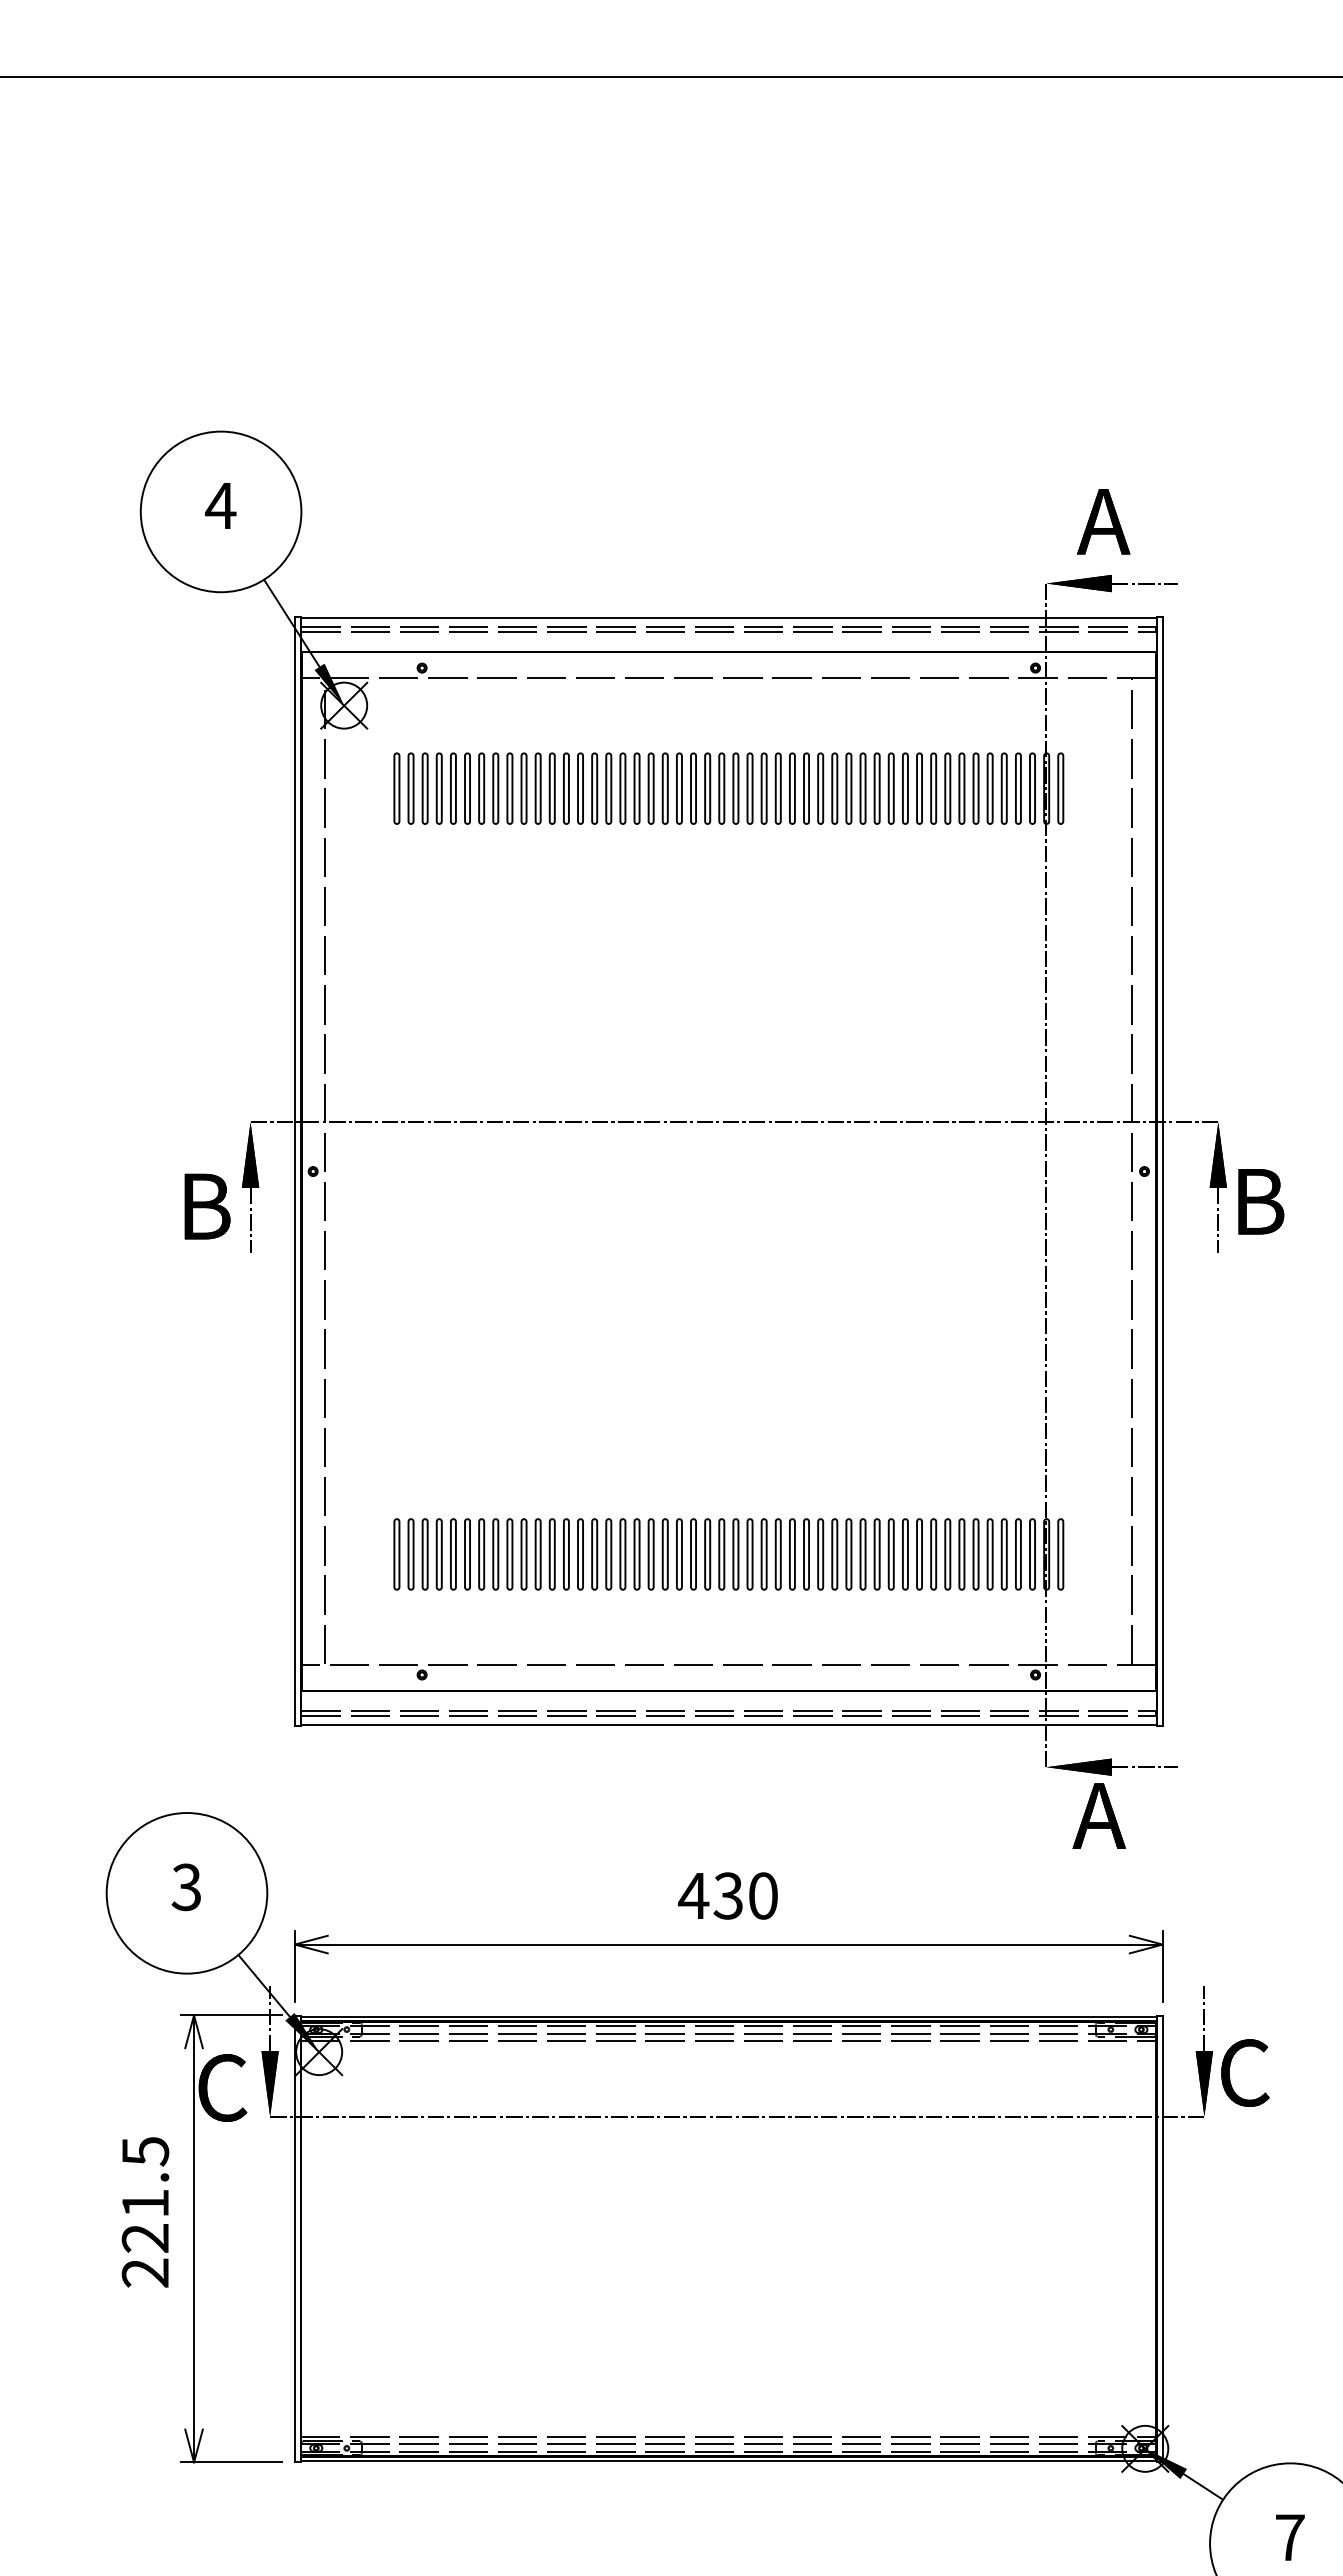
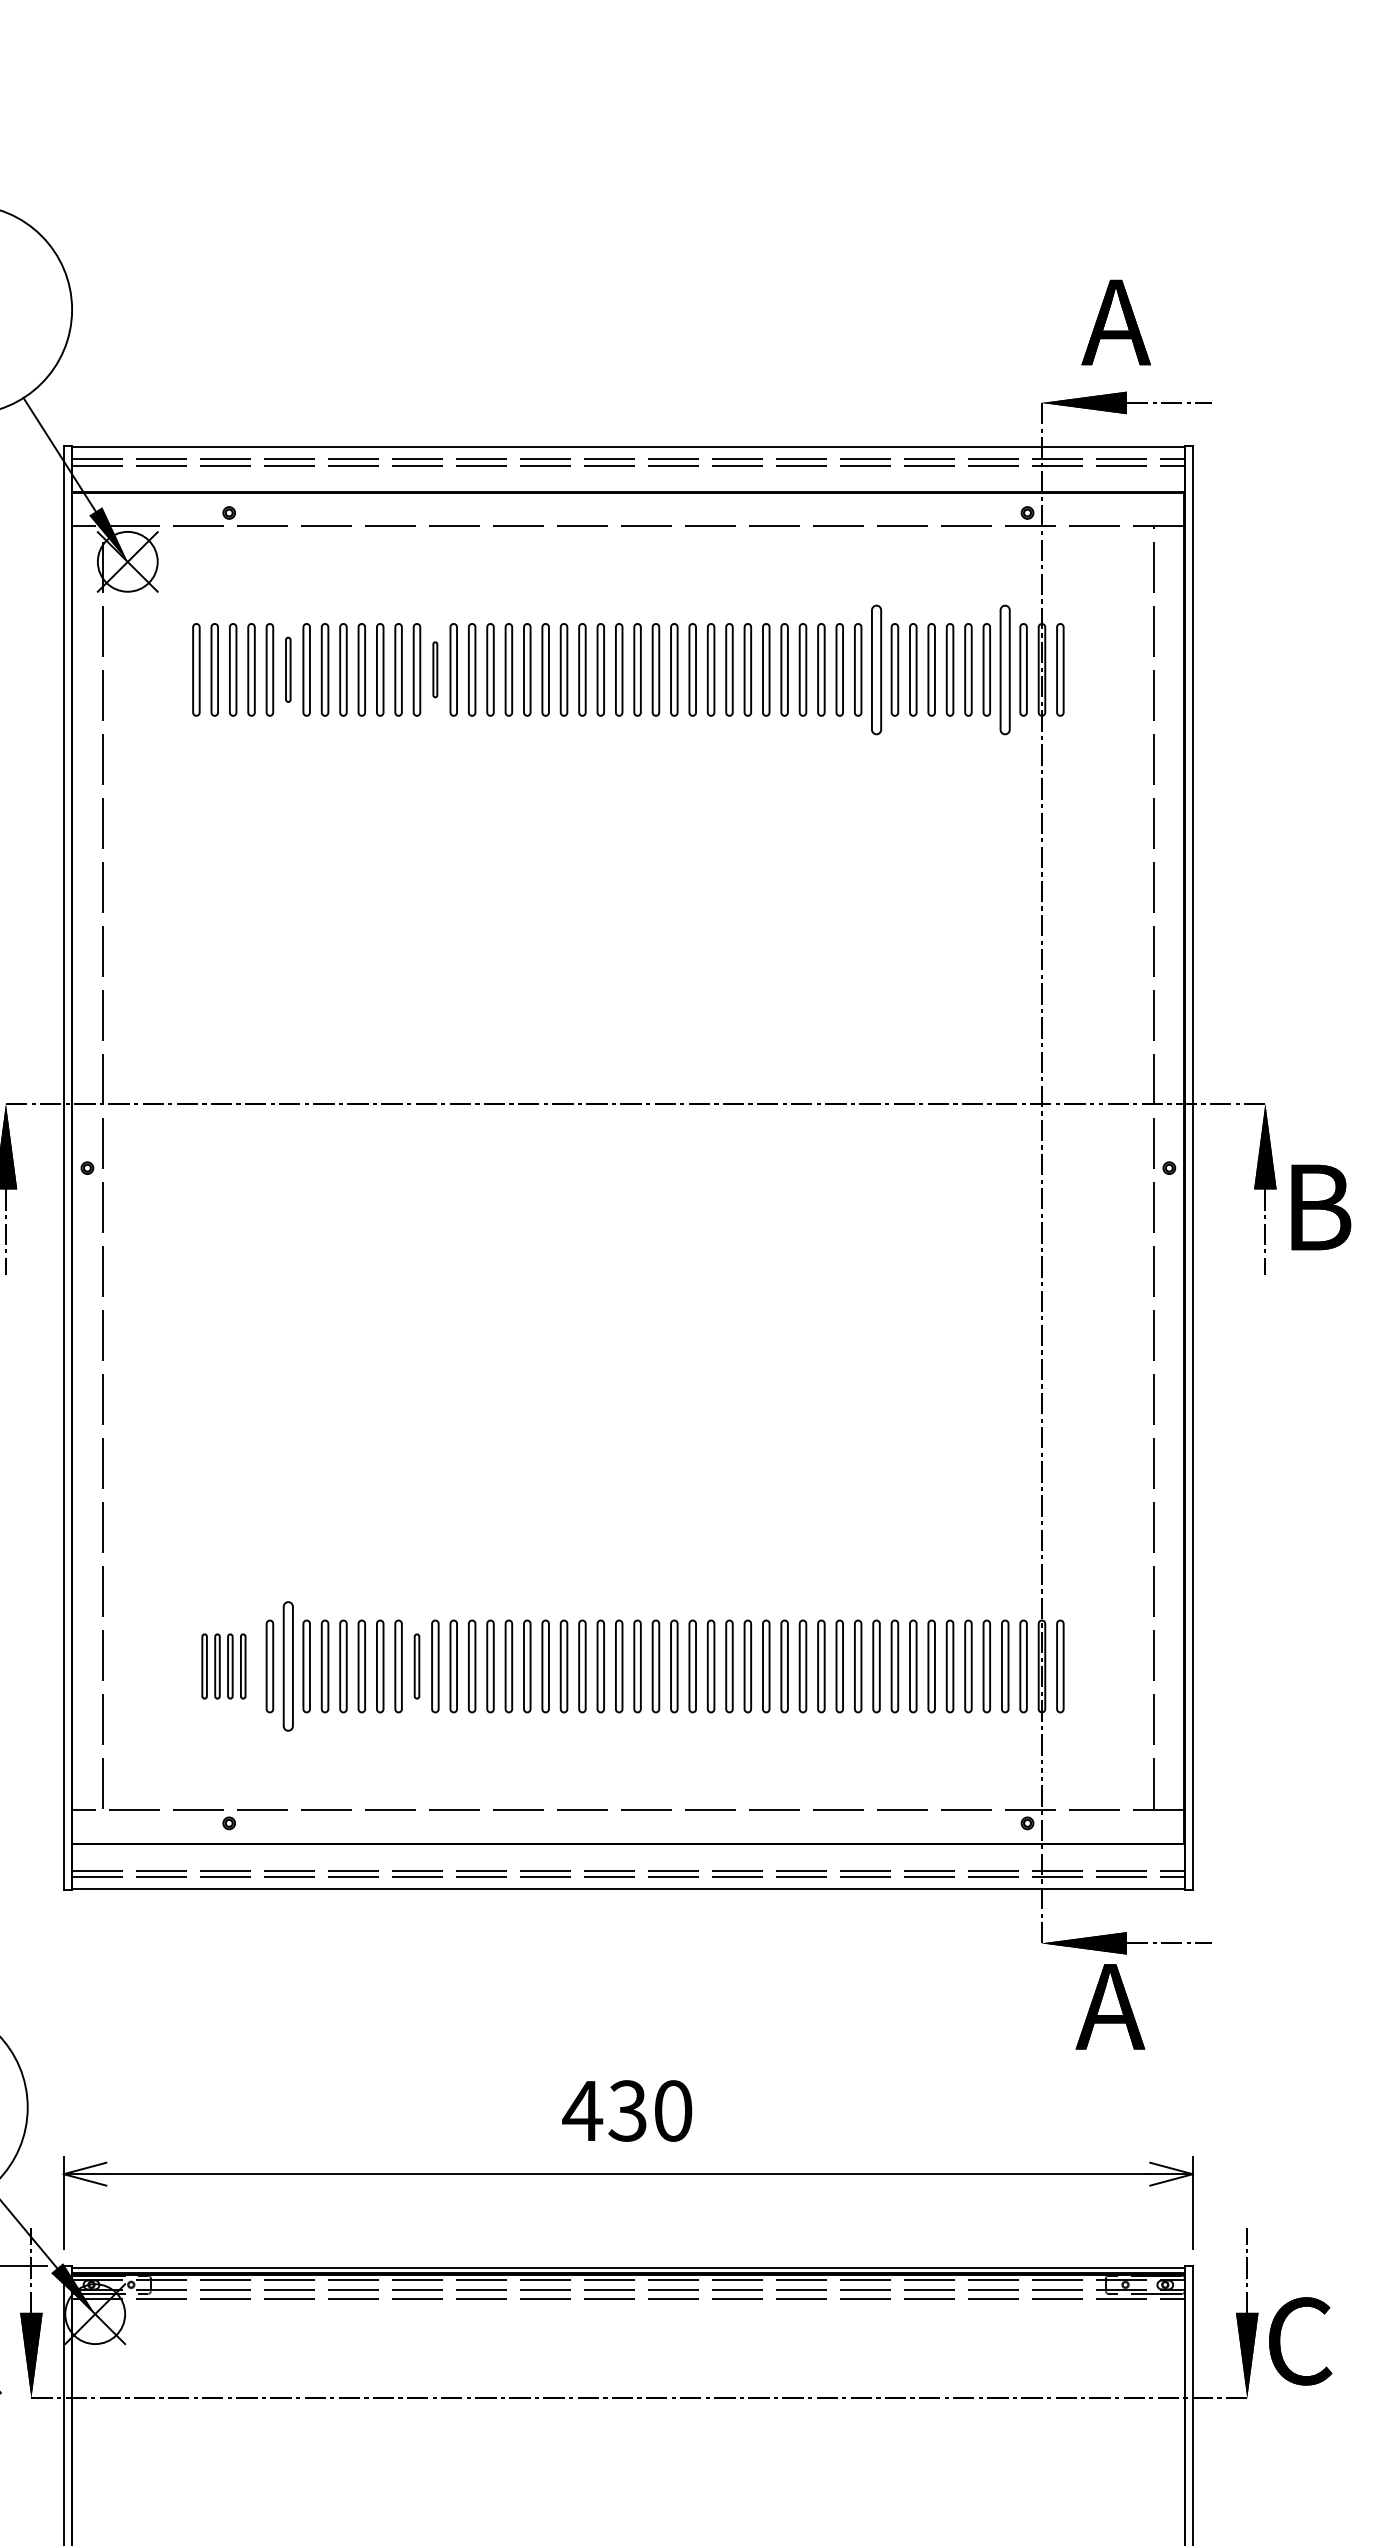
part: (467, 788) -> (288, 669), size x0.7
part: (580, 788) -> (435, 669), size x0.6
part: (919, 788) -> (876, 669), size x1.4
part: (1018, 788) -> (1005, 669), size x1.4
part: (417, 1554) -> (223, 1666), size x0.7
part: (467, 1554) -> (288, 1666), size x1.4
part: (566, 1554) -> (417, 1666), size x0.7

